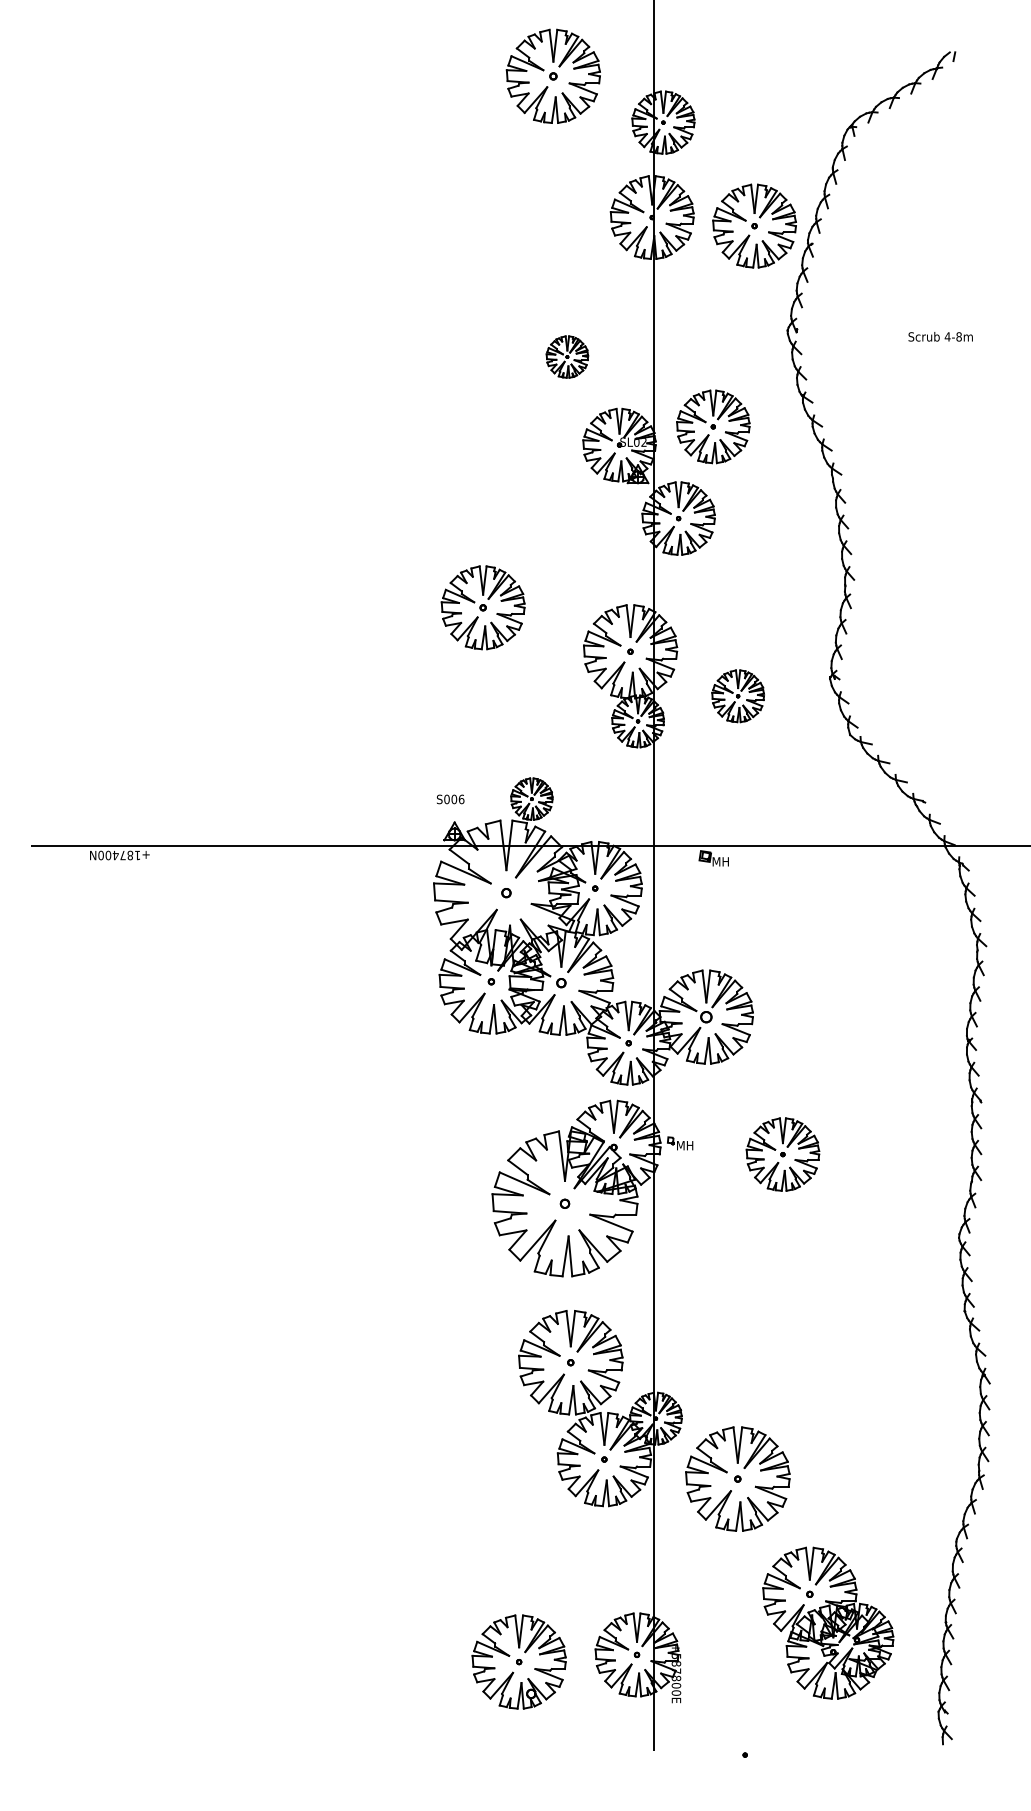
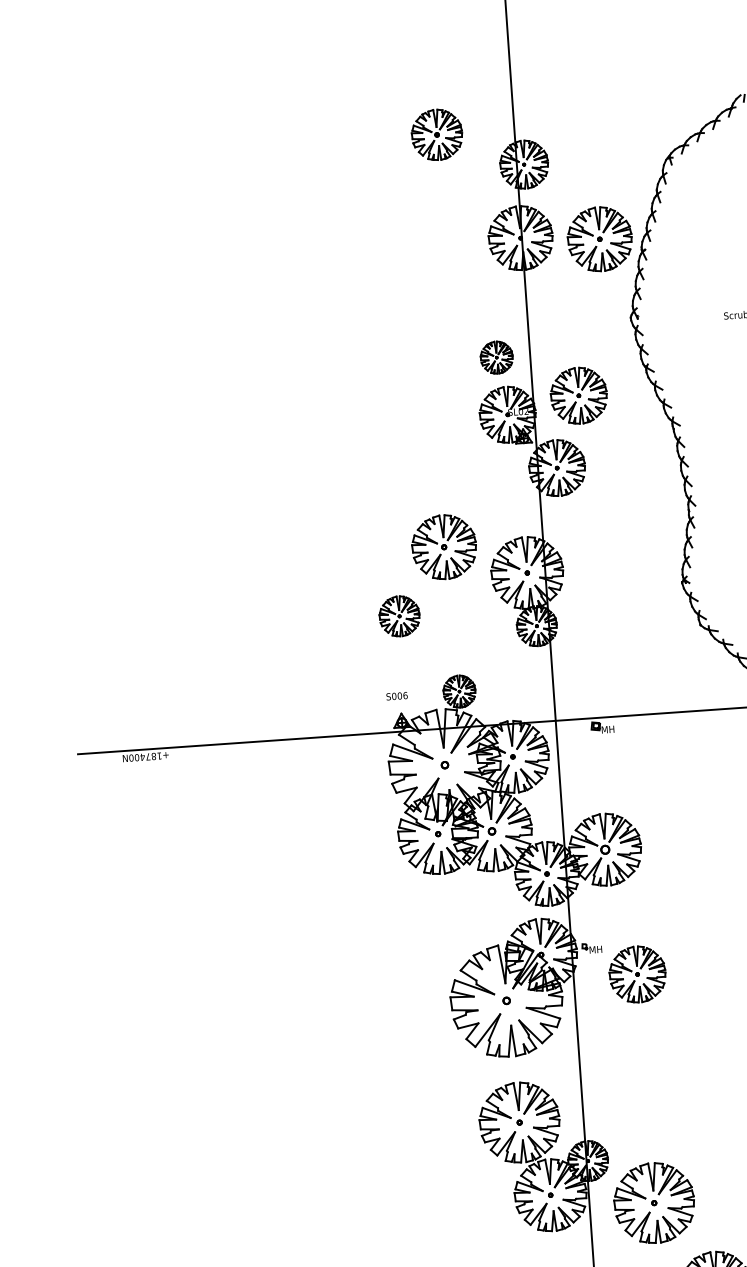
part: (552, 75) -> (436, 134), size x0.7
part: (567, 356) -> (496, 357), moved
part: (482, 607) -> (443, 547), moved
part: (737, 696) -> (399, 616), moved
part: (782, 1154) -> (637, 974), moved

